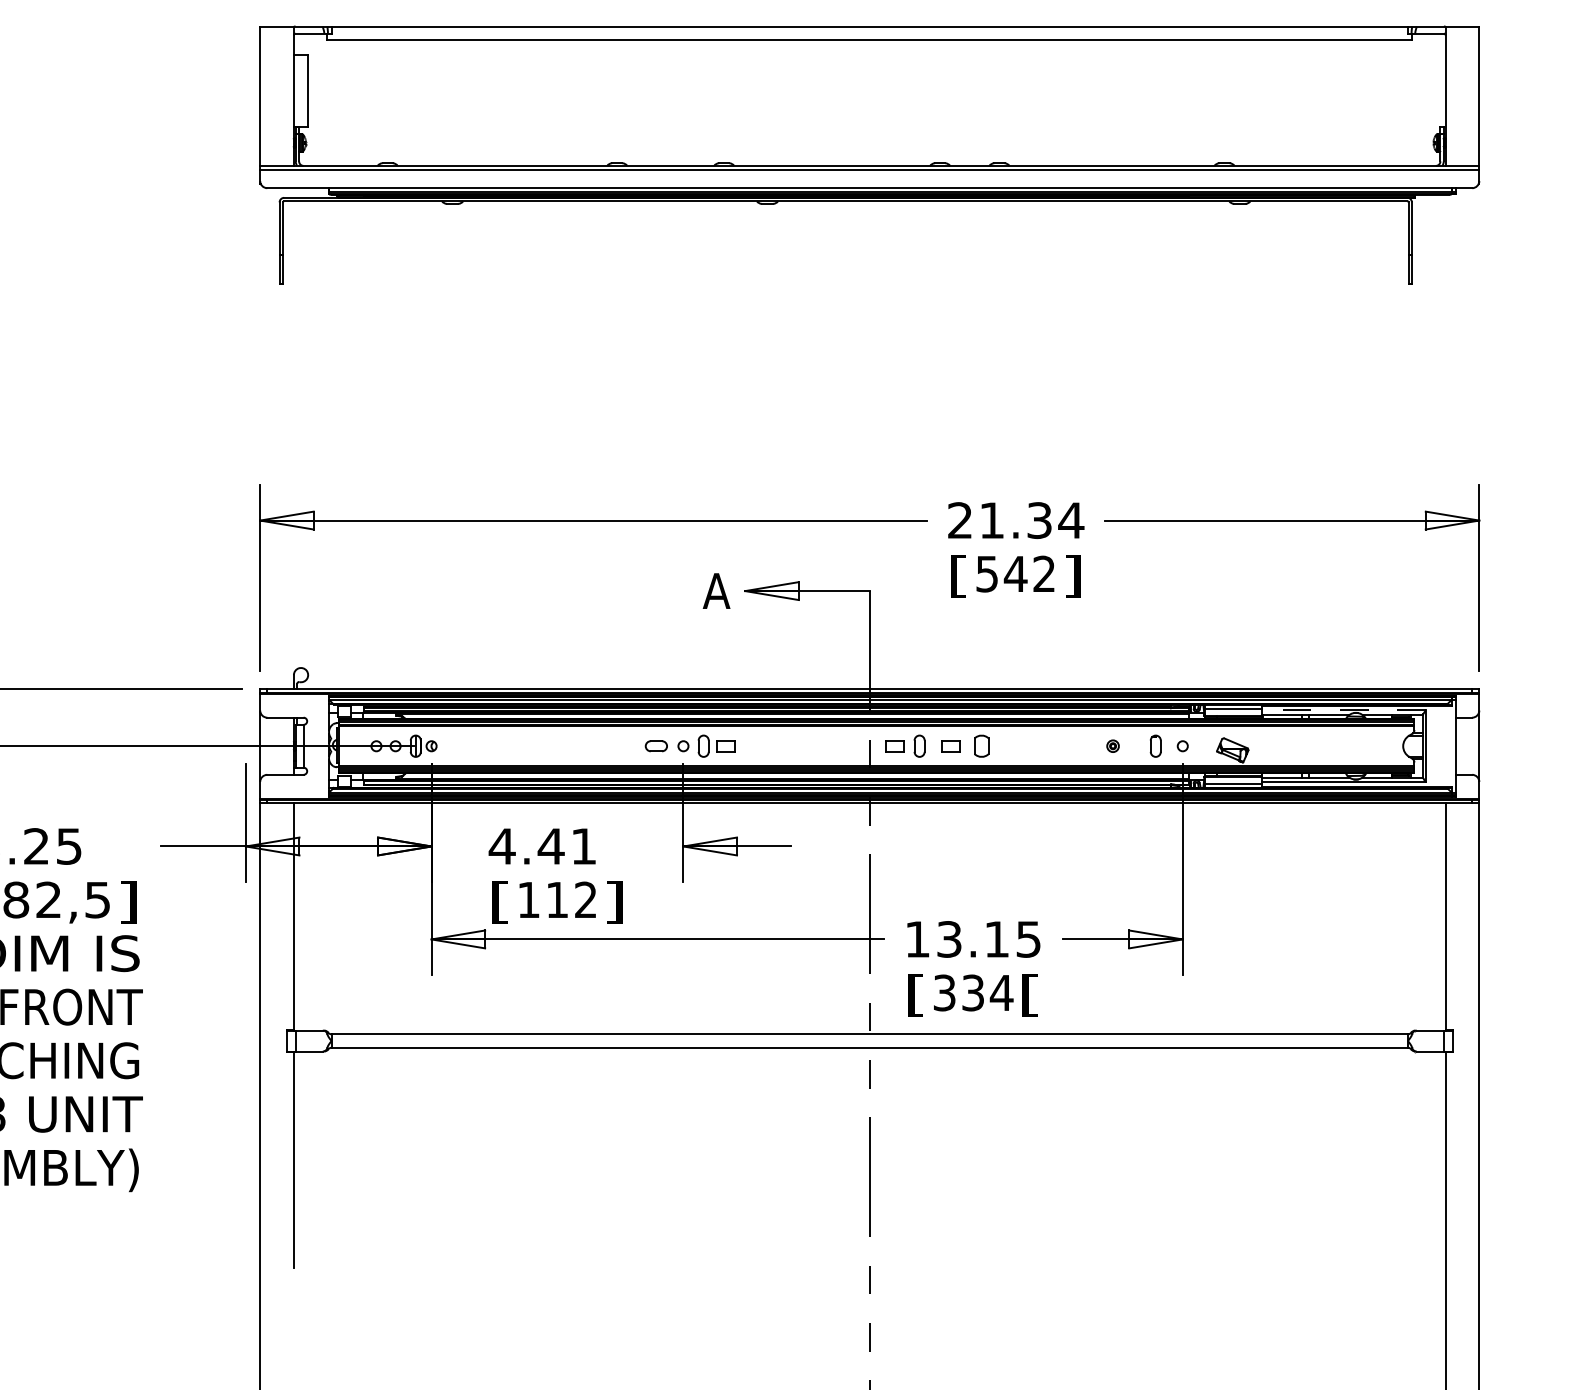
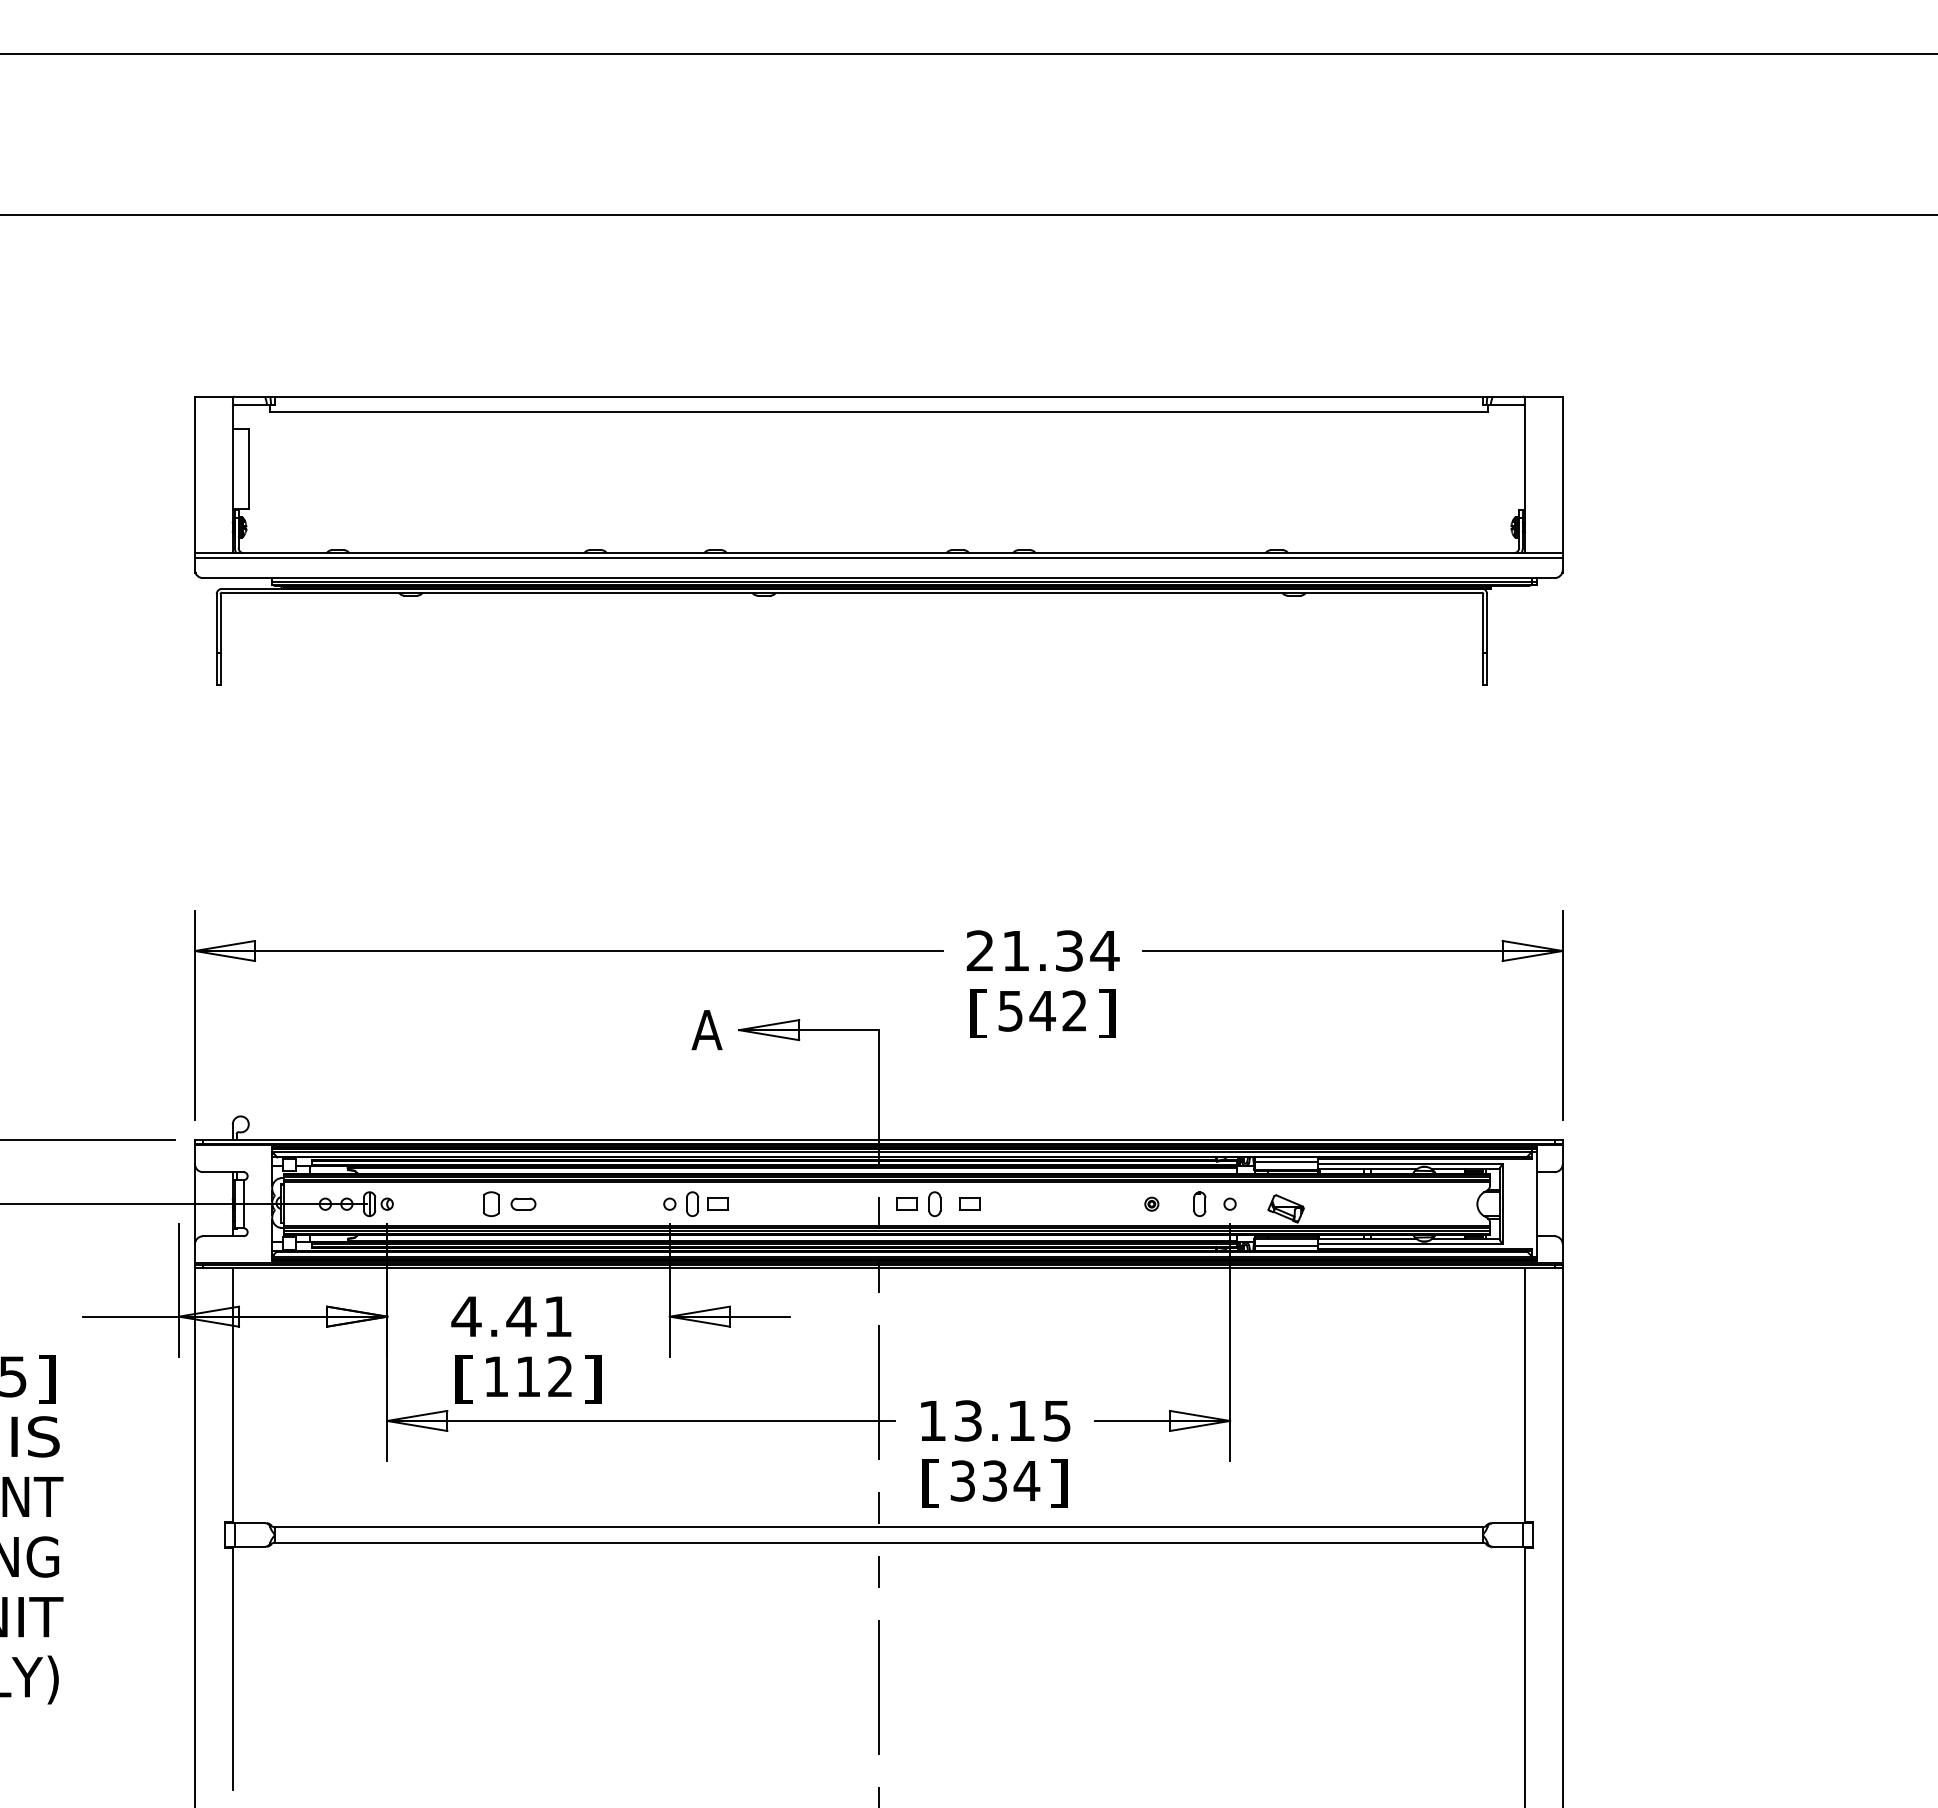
line: (1343, 710) -> (1410, 1164), dashed -> solid
part: (656, 745) -> (523, 1203), moved
part: (981, 745) -> (491, 1203), moved
text: (1029, 995) -> (1058, 1483), [ -> ]

